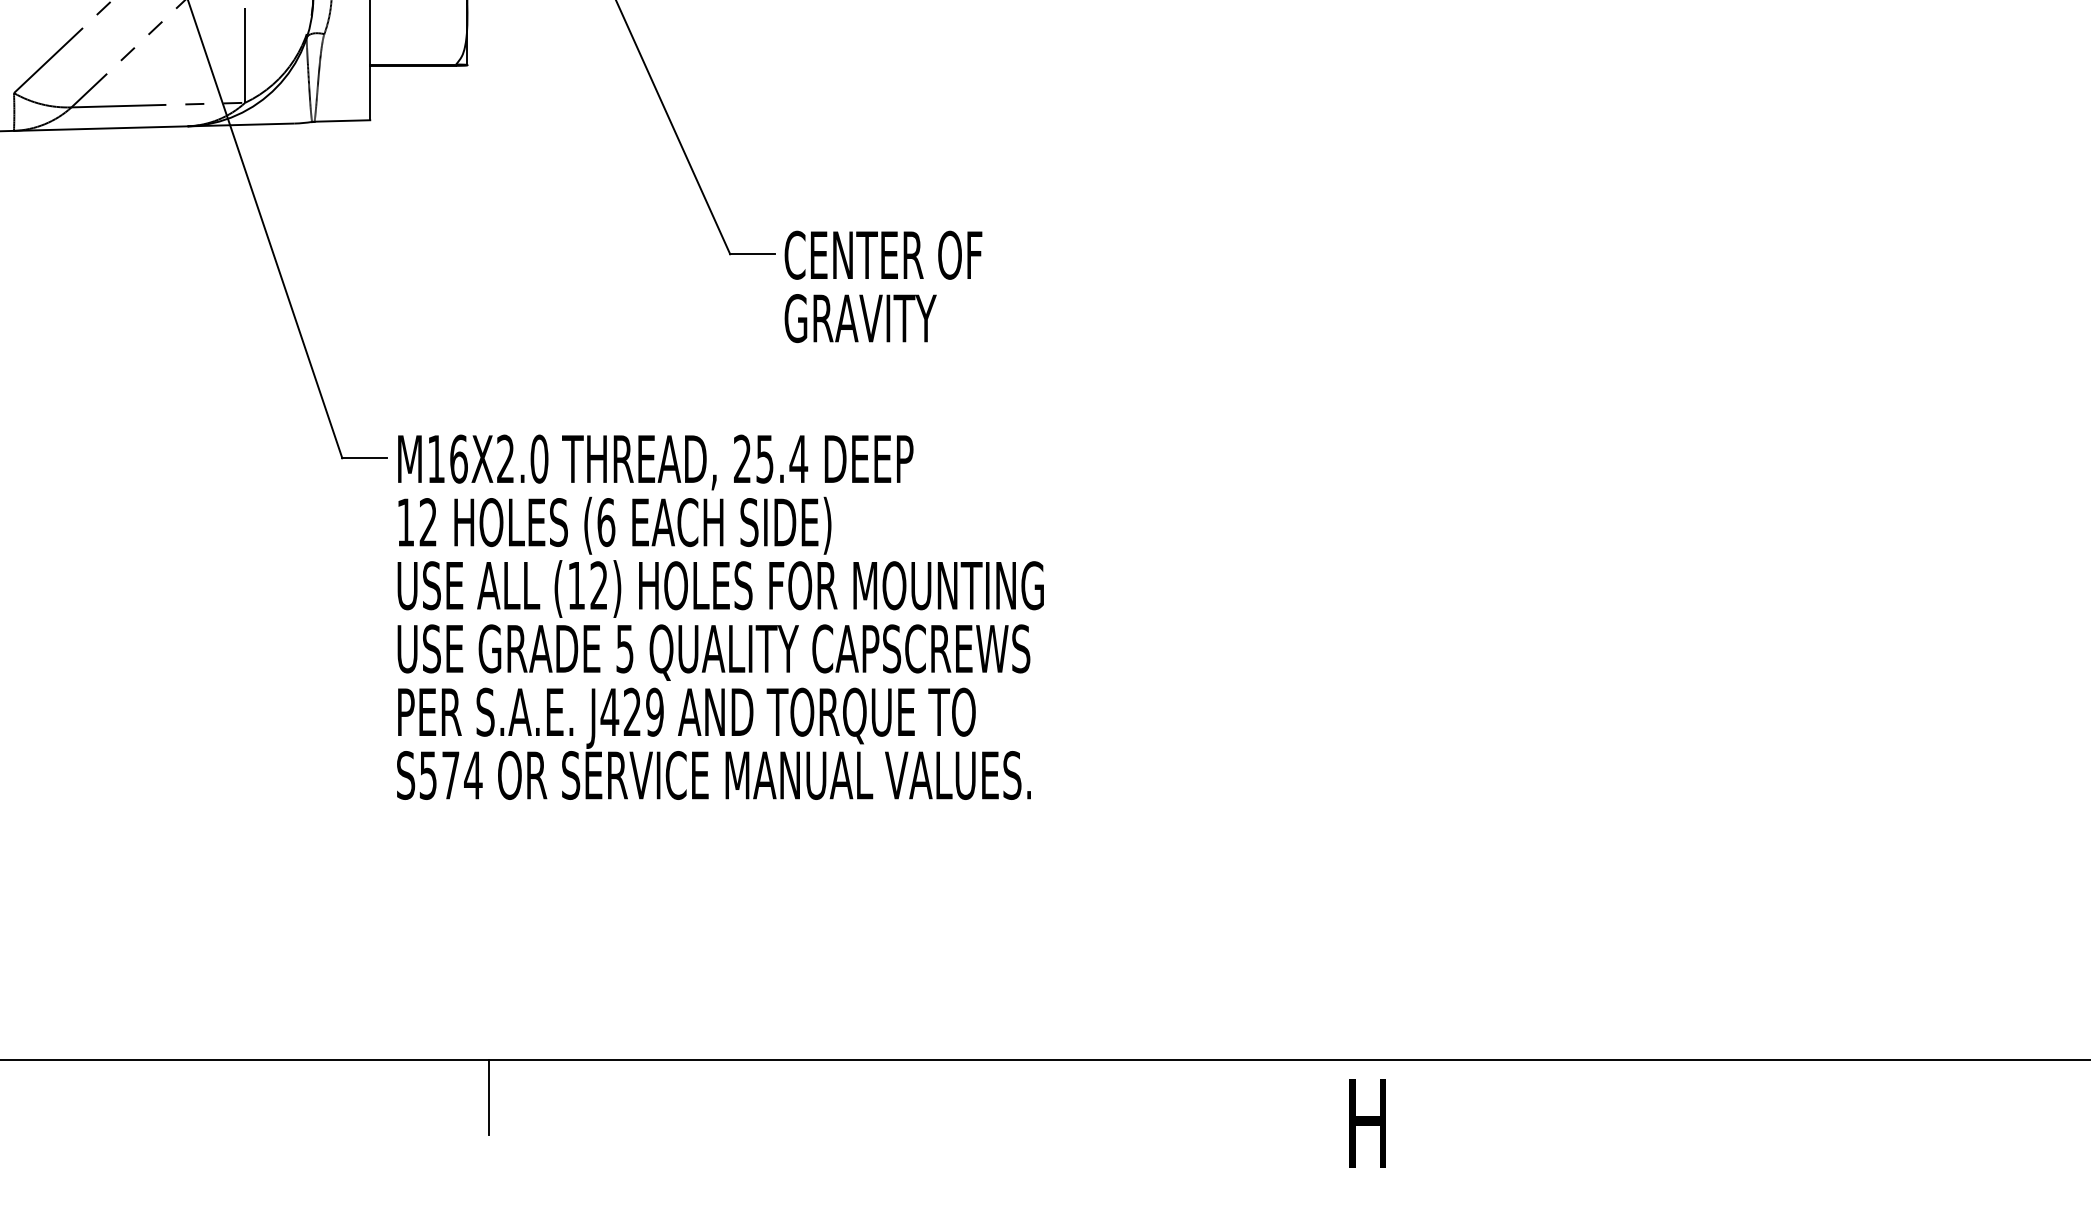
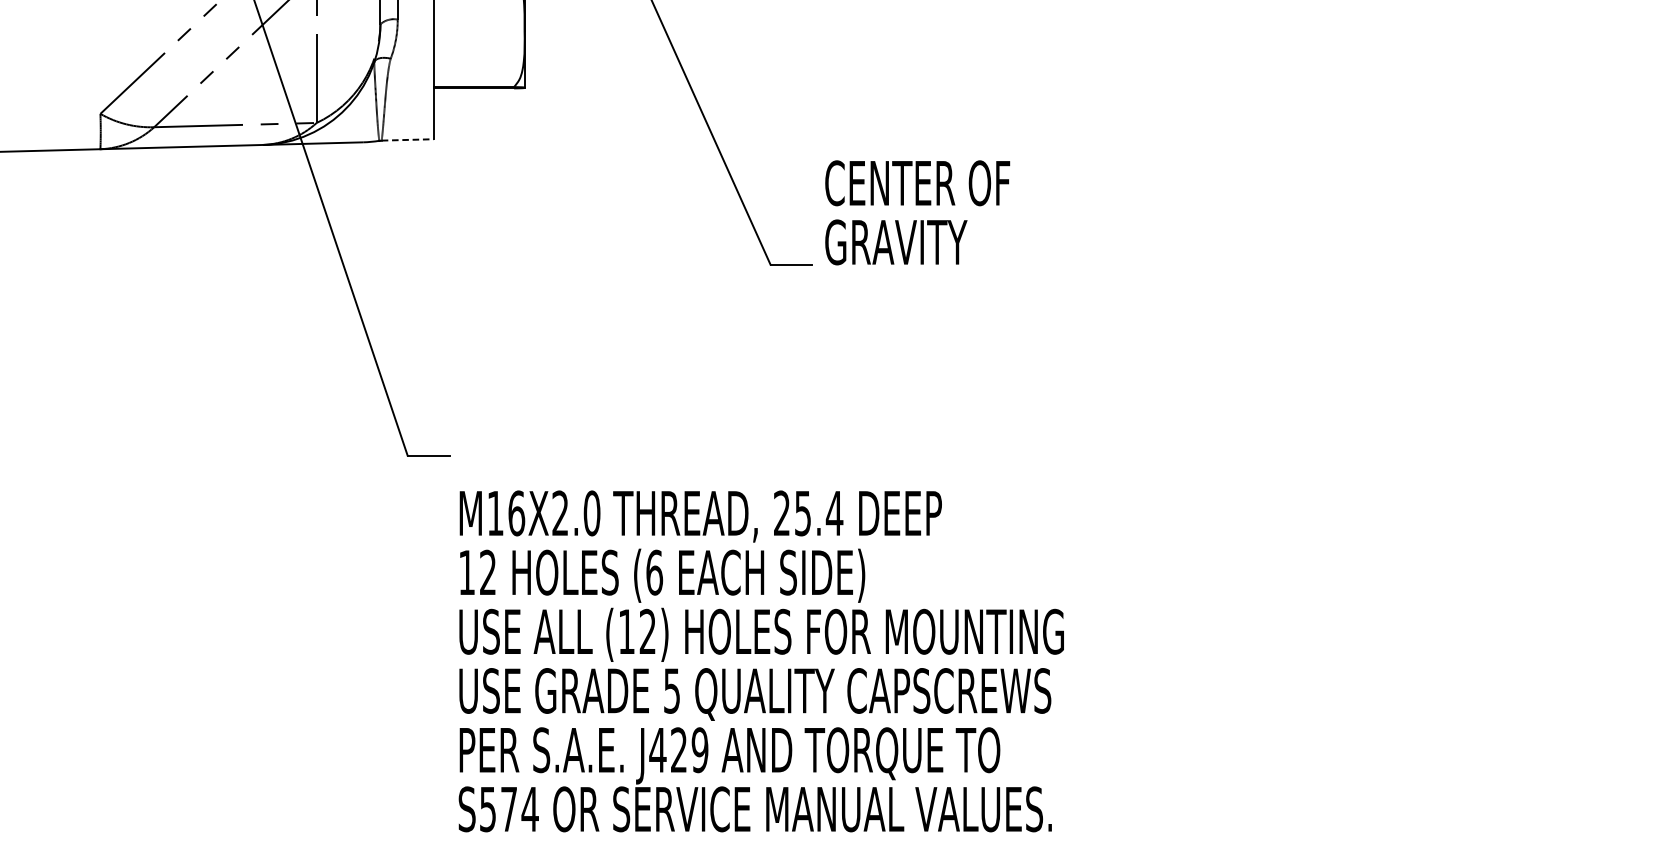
line: (342, 120) -> (407, 139), solid -> dashed
text: (883, 286) -> (917, 212), moved
text: (720, 616) -> (761, 660), moved

